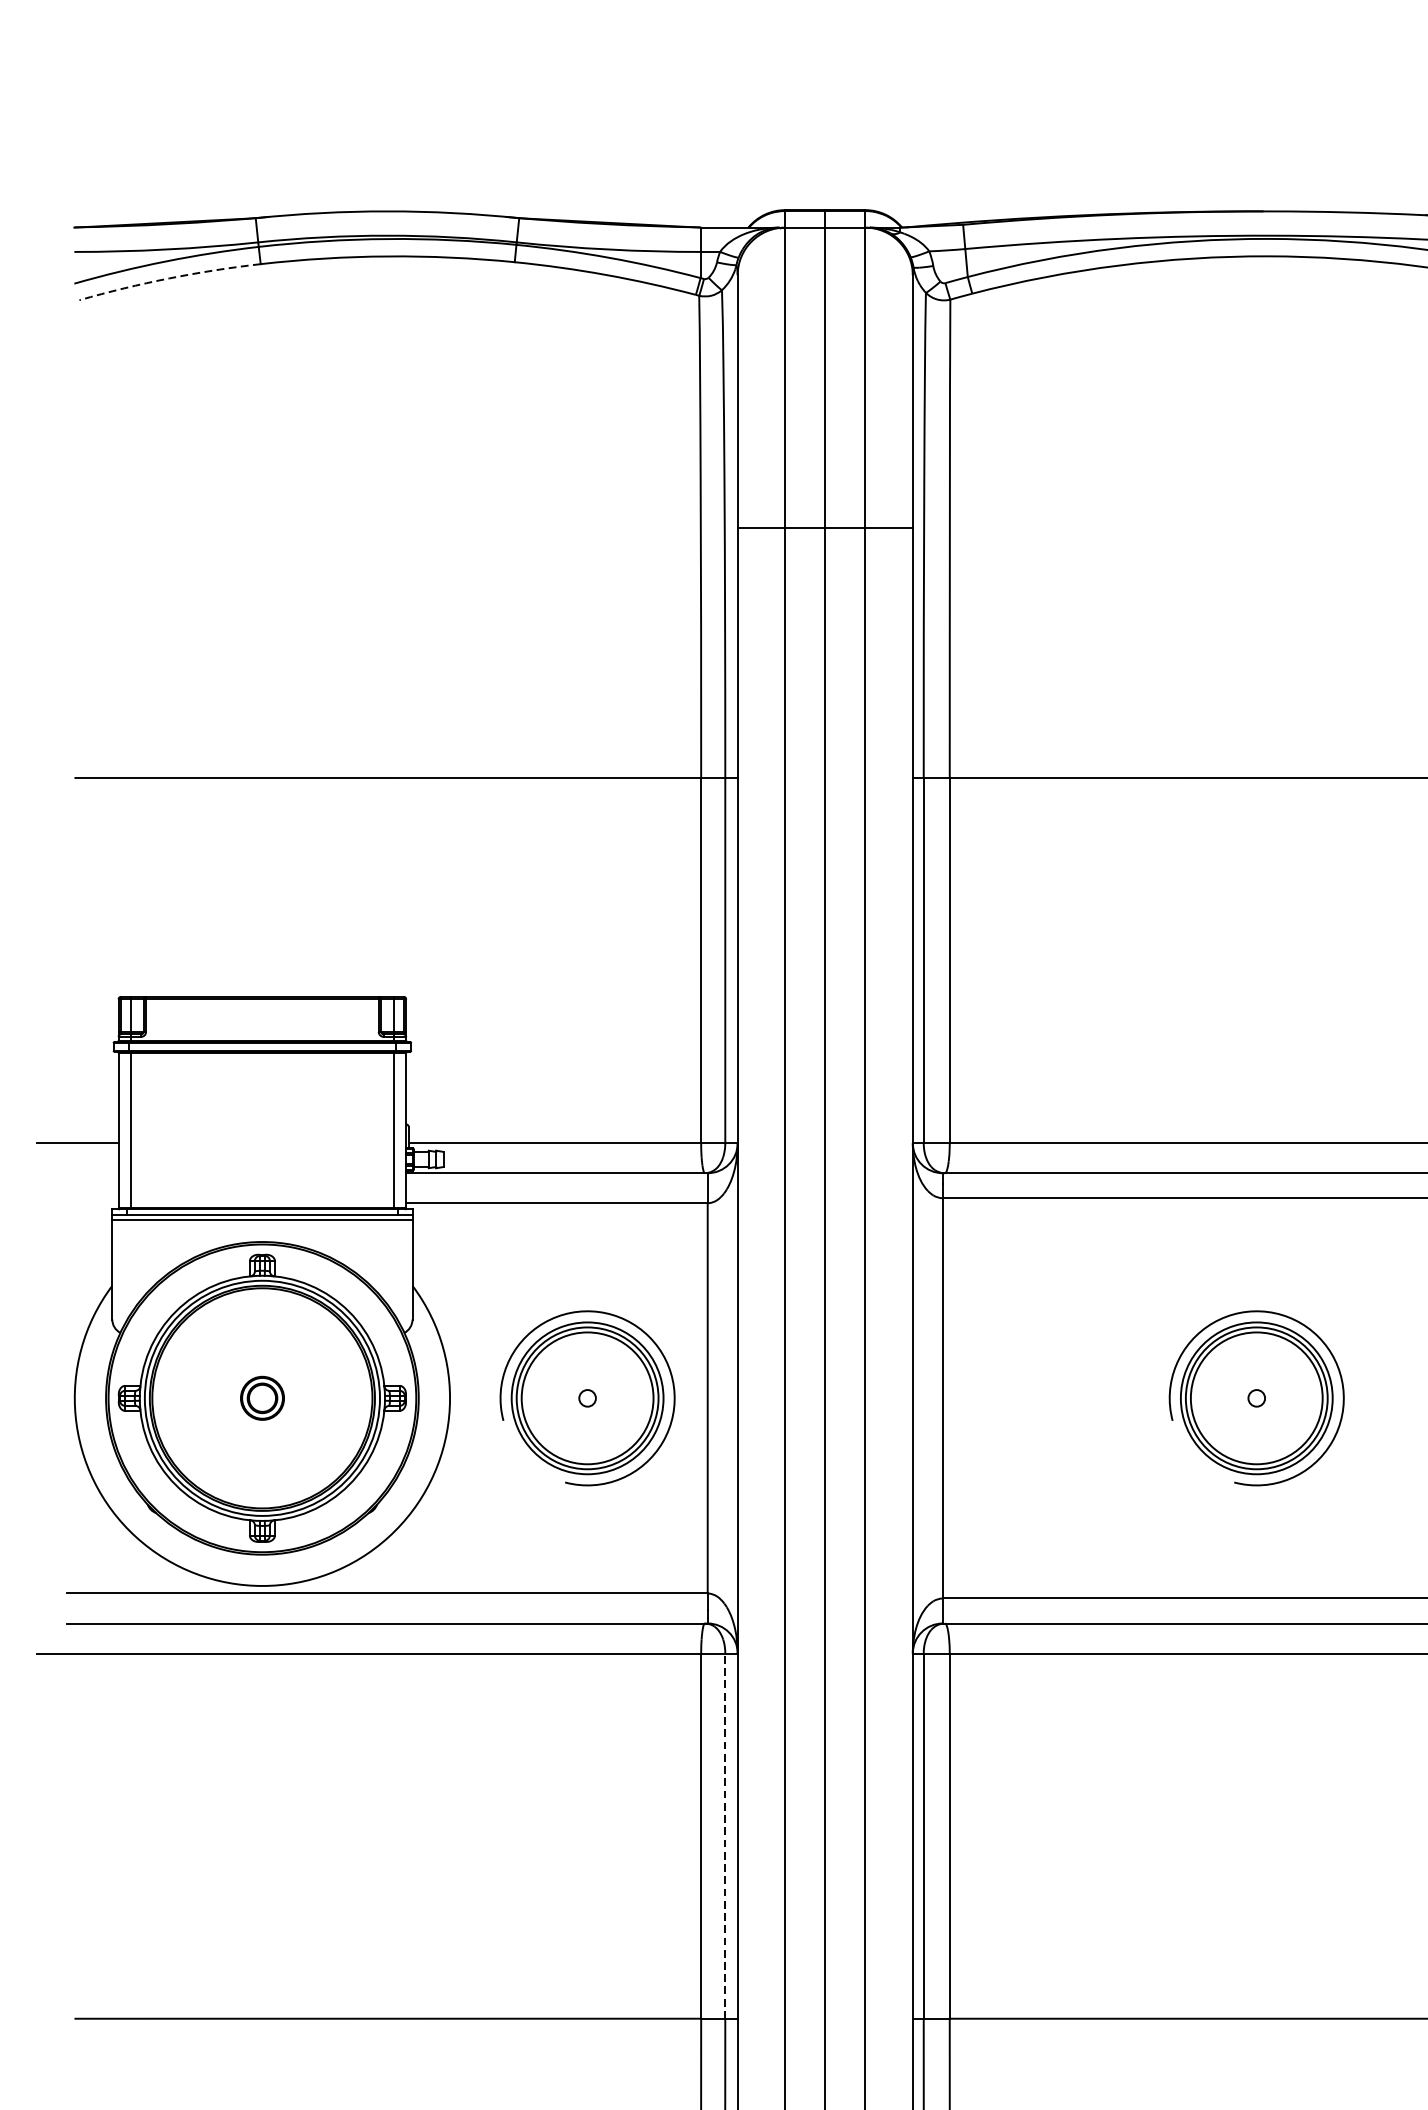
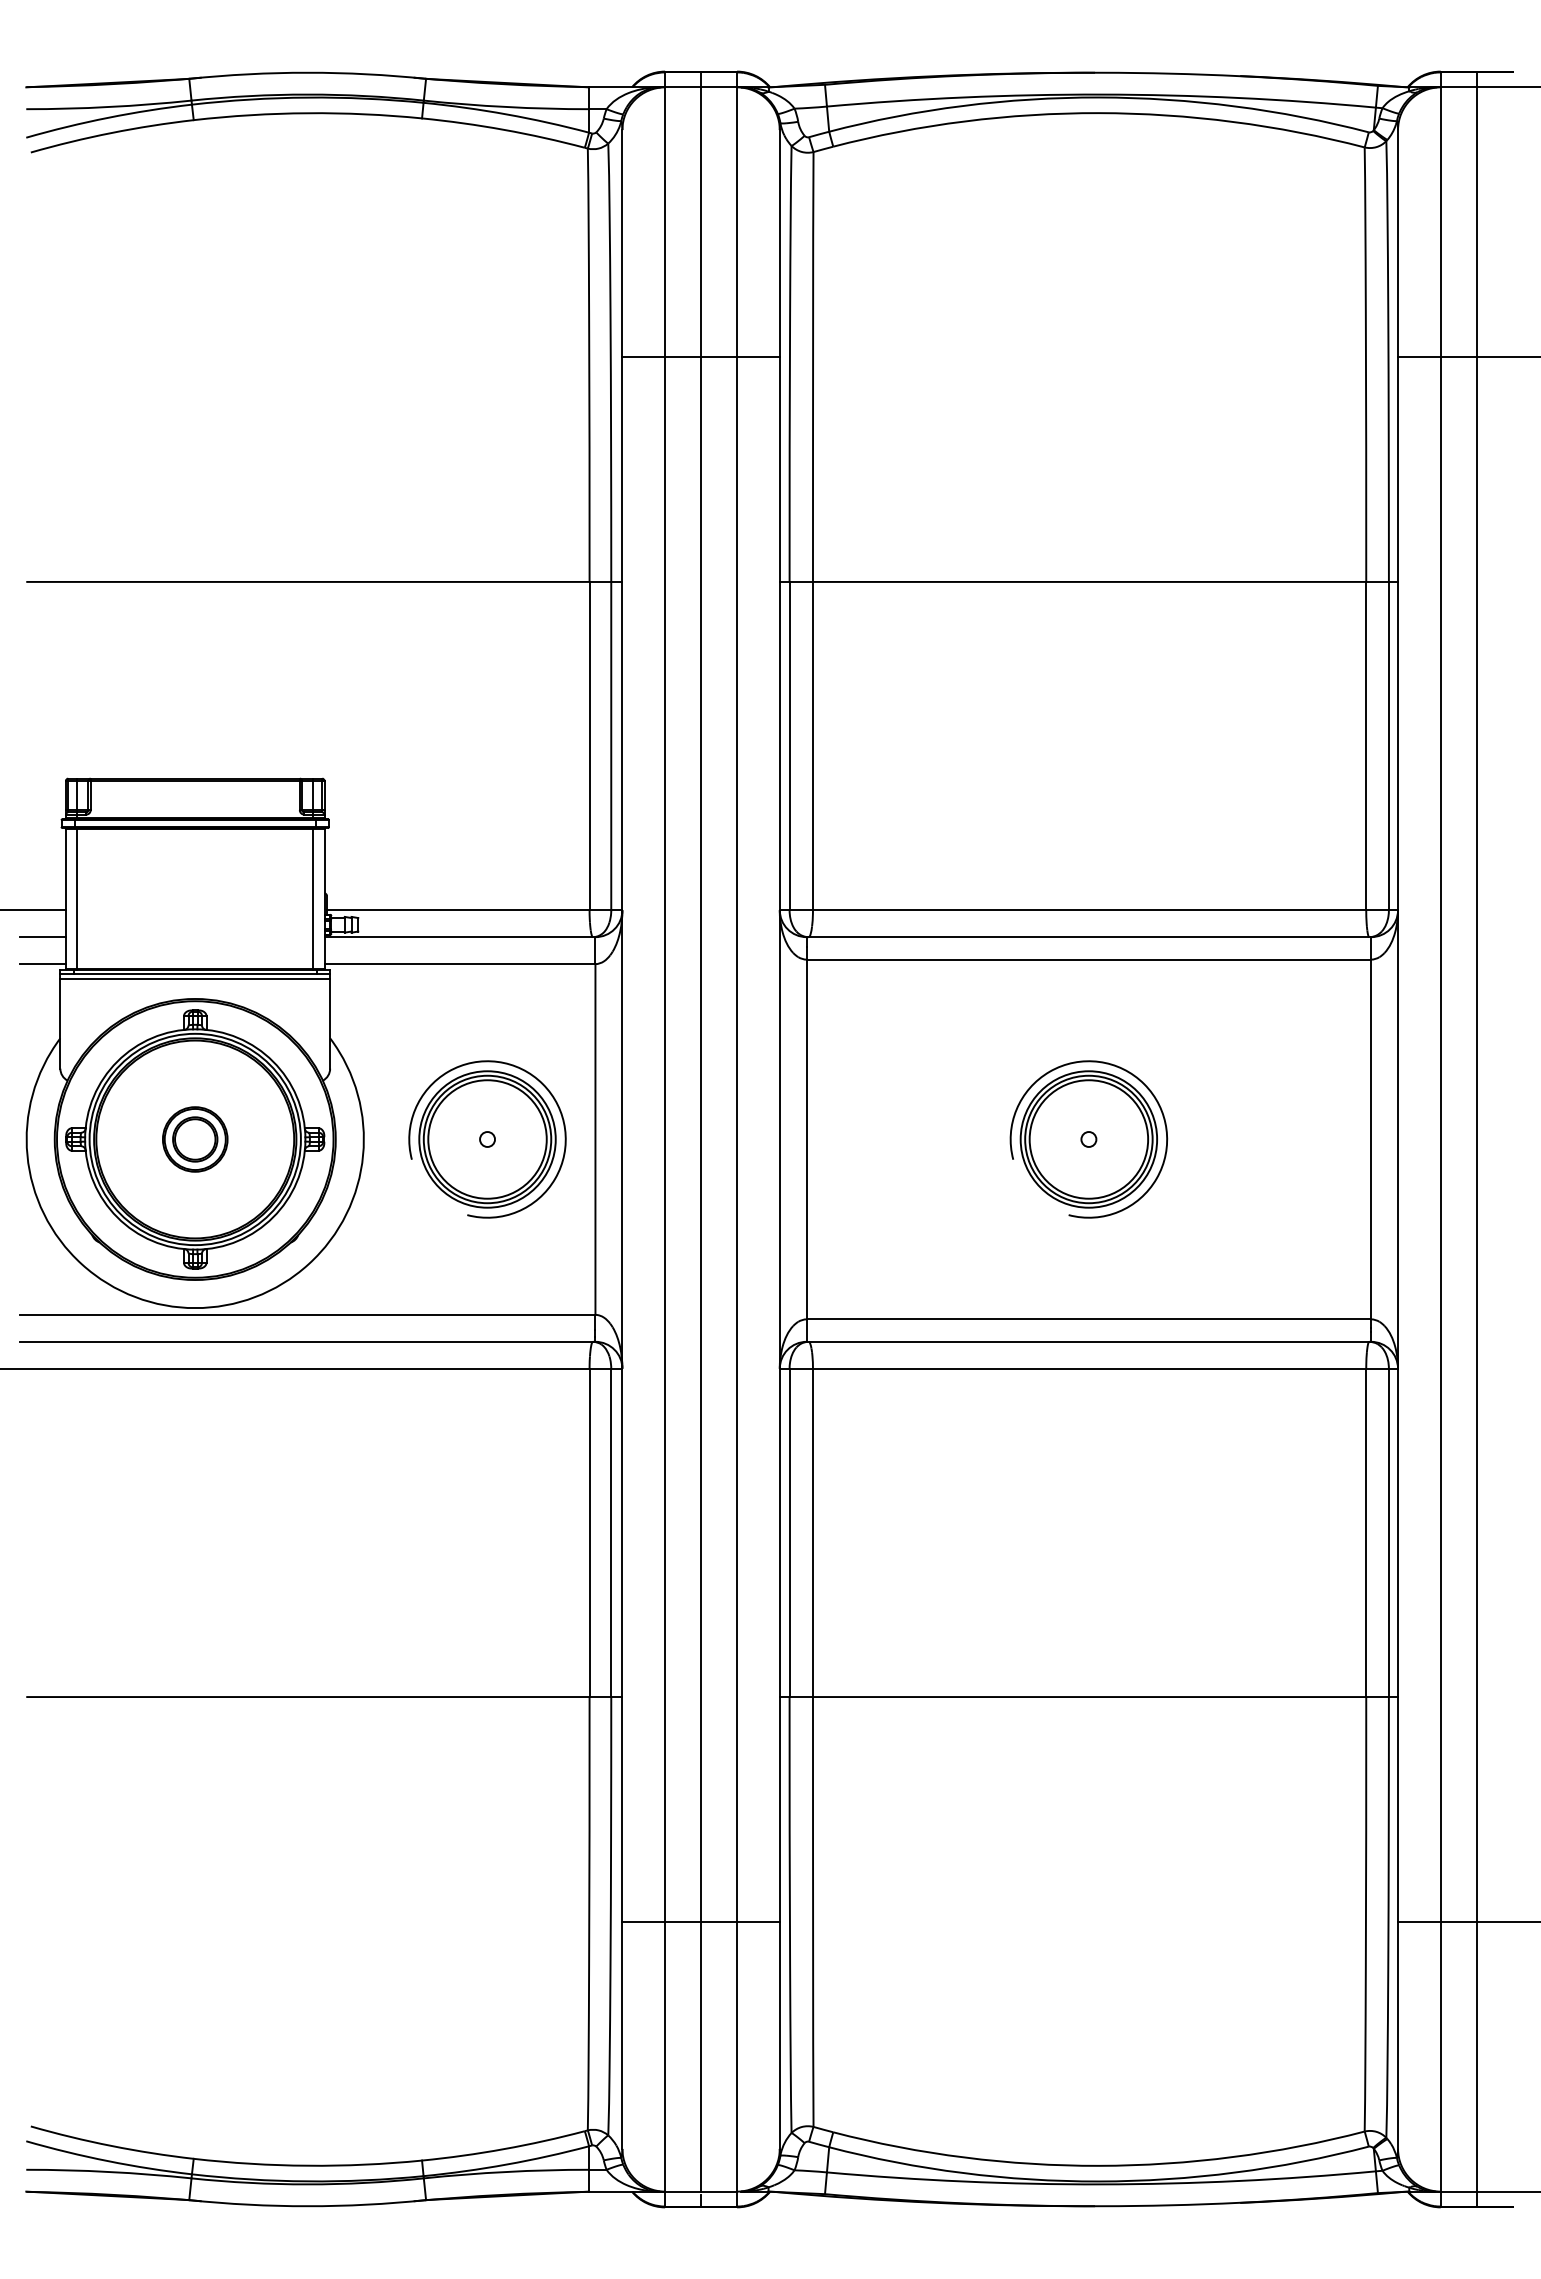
arc: (169, 278) -> (111, 133), dashed -> solid
line: (92, 1173) -> (42, 937), added
line: (92, 1203) -> (42, 964), added
part: (262, 1398) -> (195, 1139), size x1.67
line: (725, 1835) -> (611, 1532), dashed -> solid

